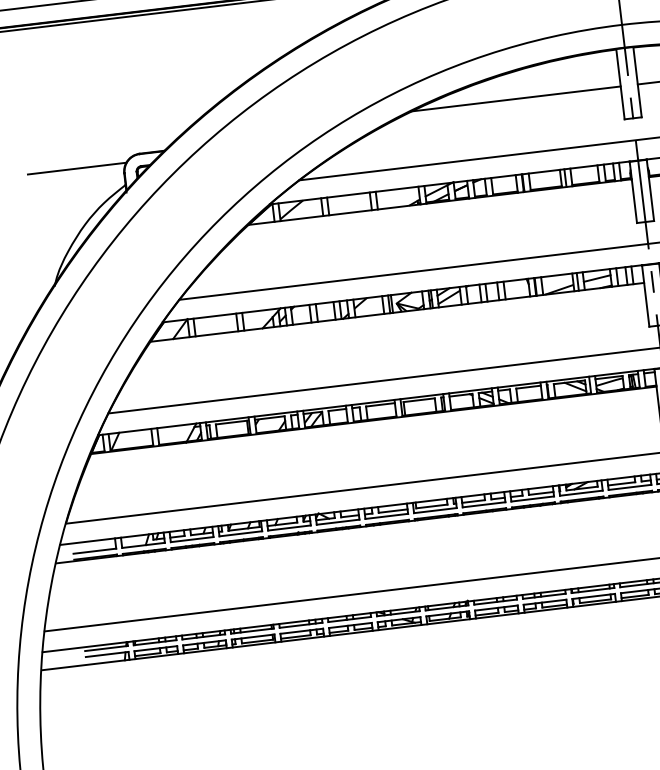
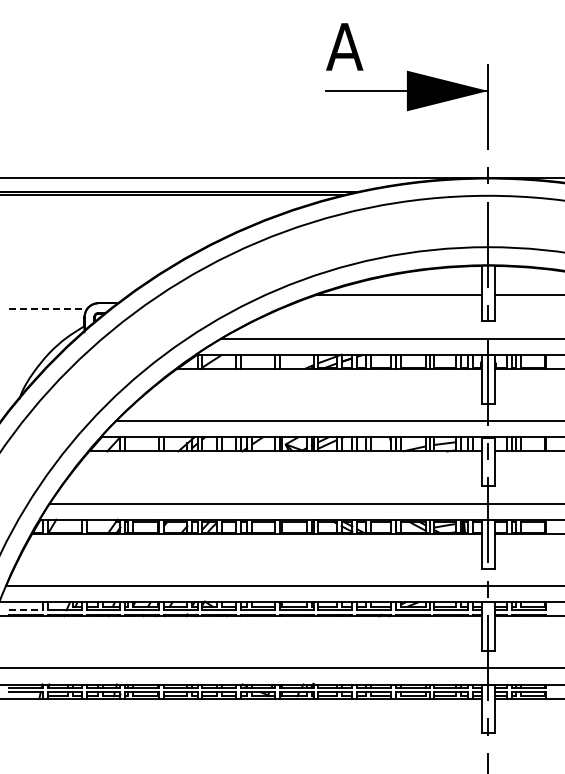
line: (77, 168) -> (48, 308), solid -> dashed
line: (95, 551) -> (26, 610), solid -> dashed

